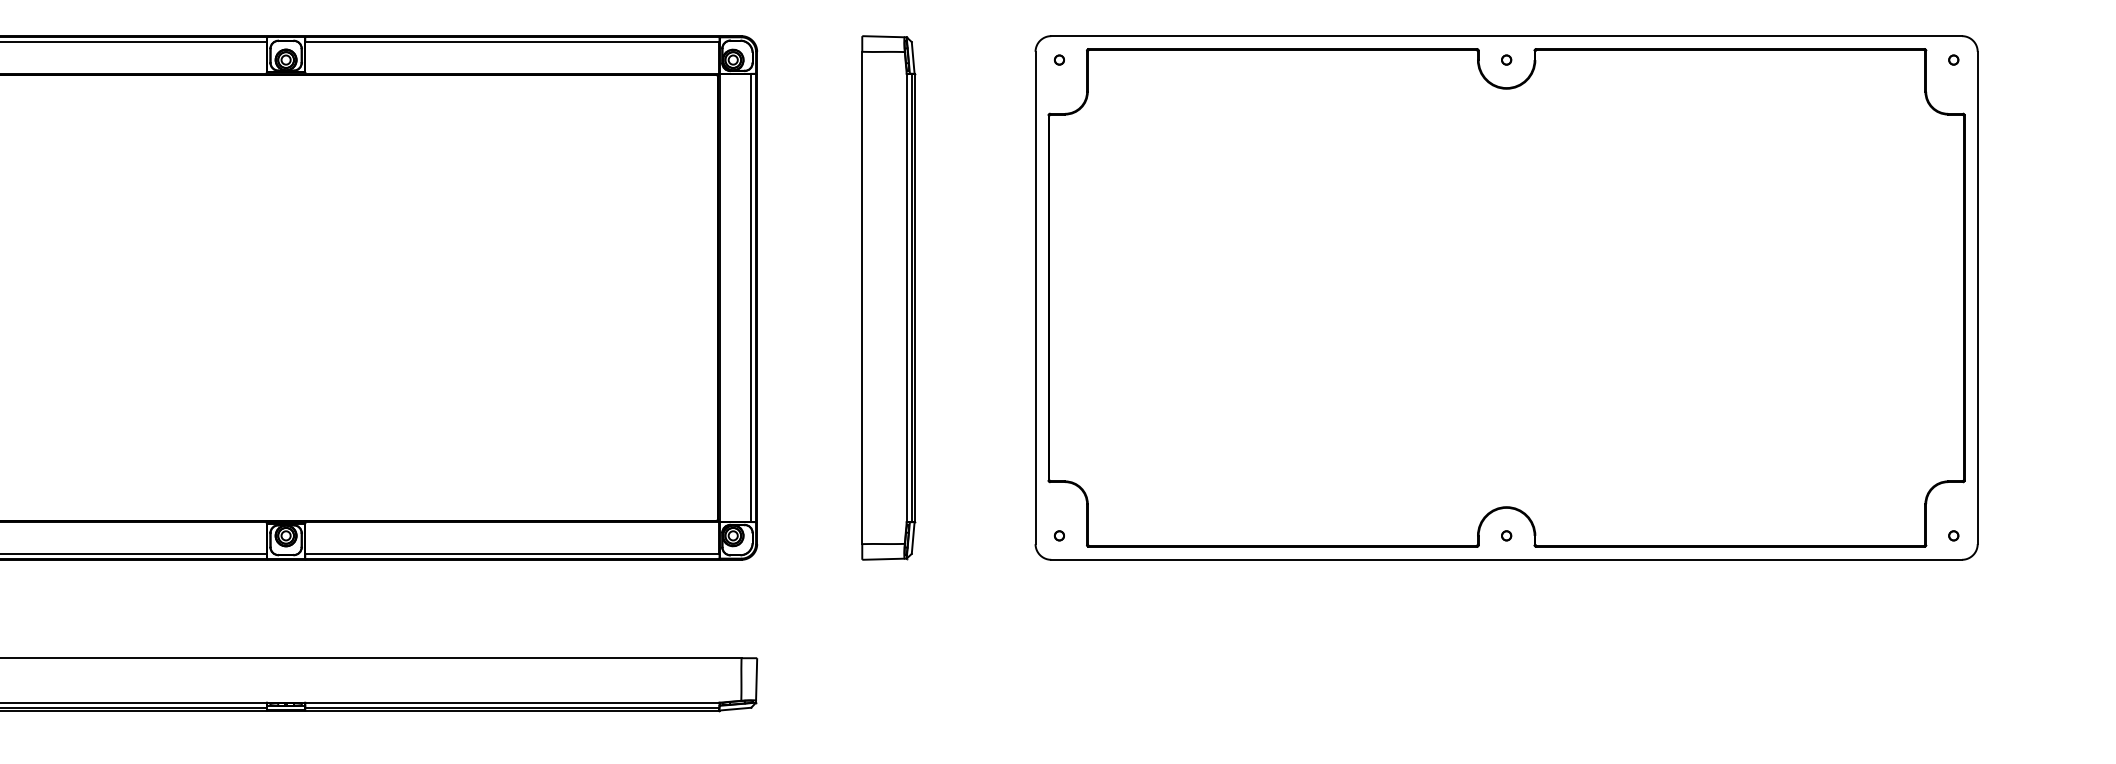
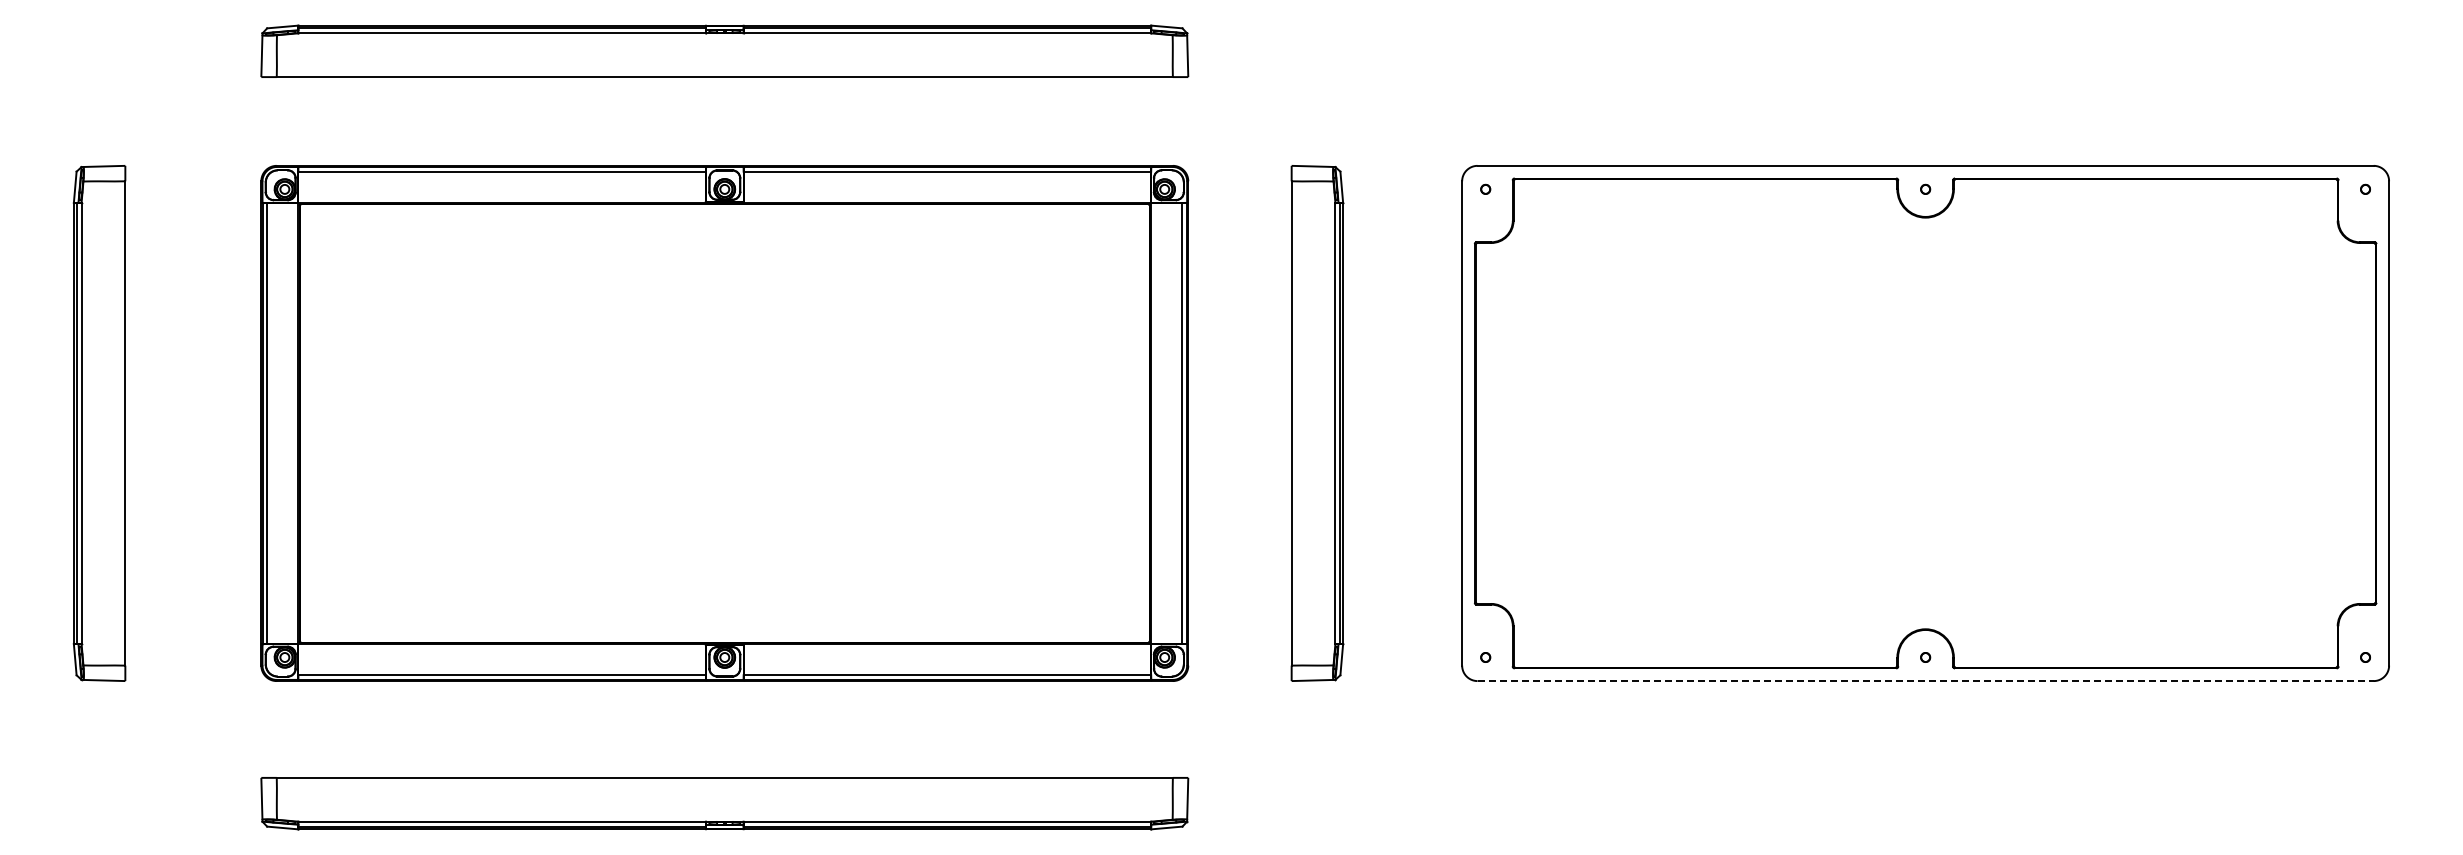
line: (1507, 560) -> (1926, 681), solid -> dashed

